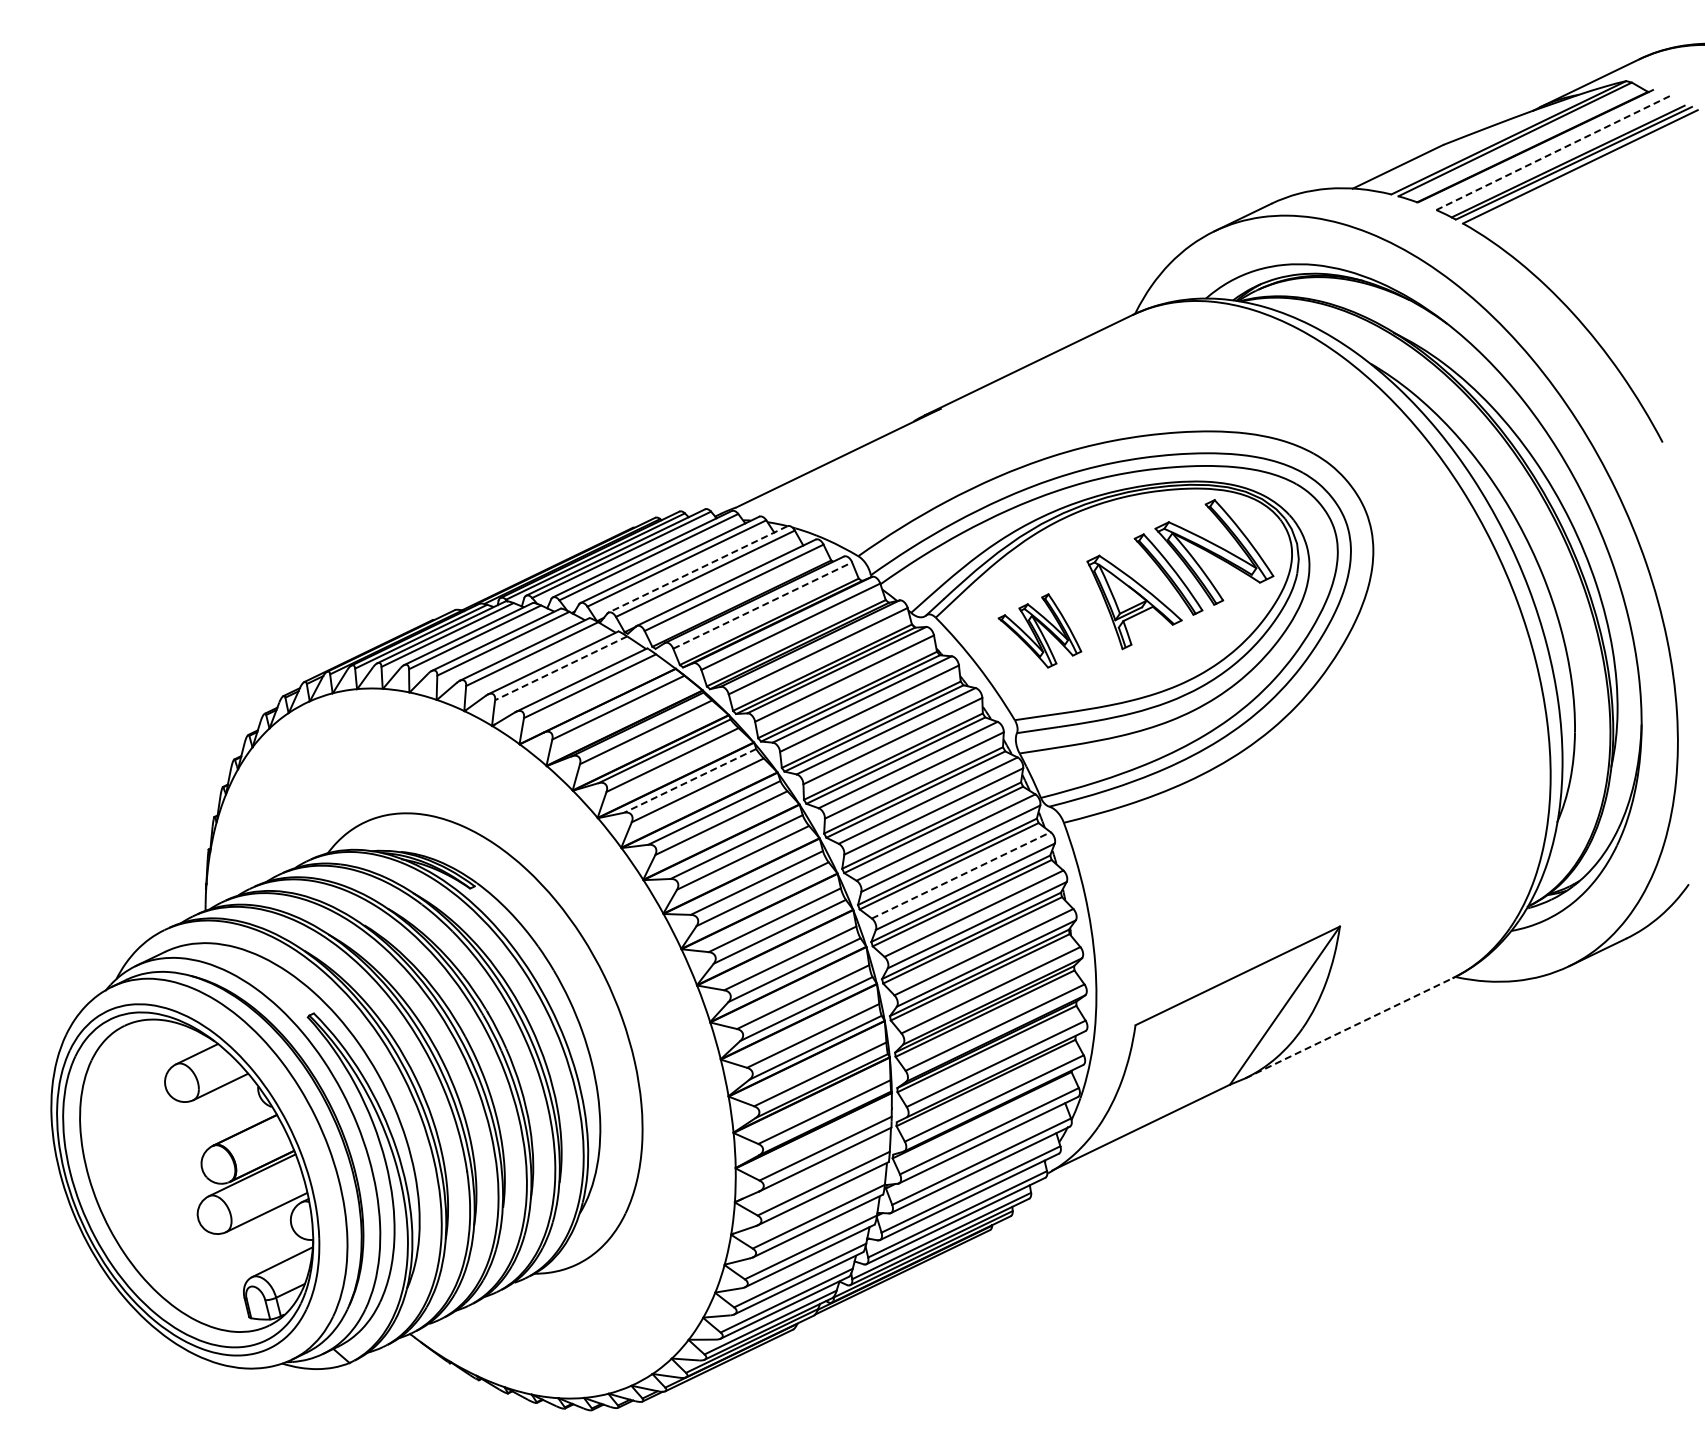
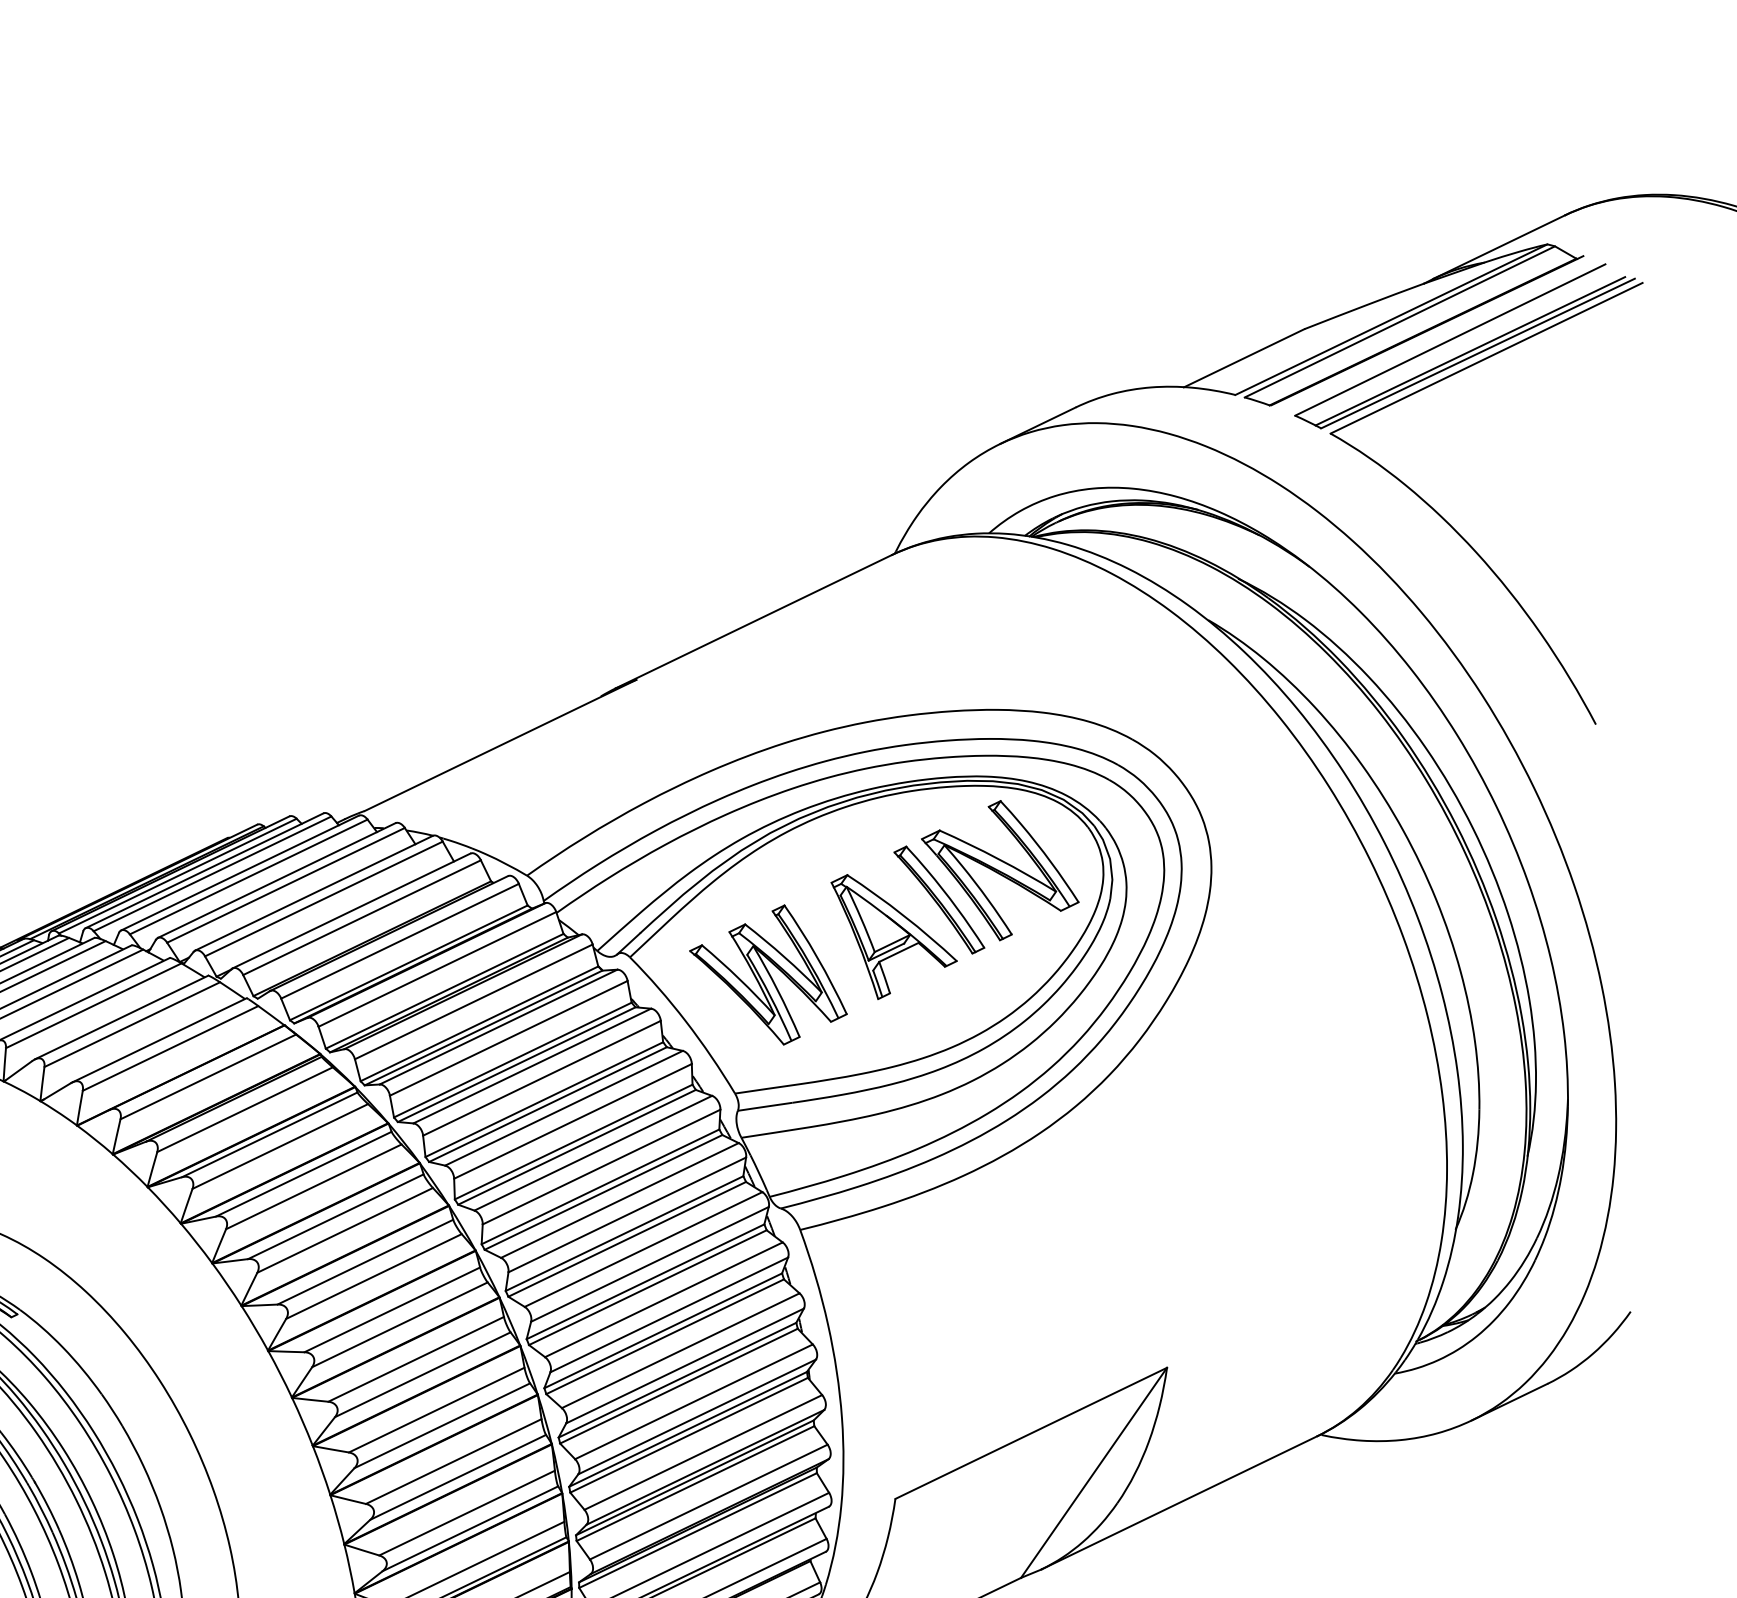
line: (1553, 153) -> (1450, 340), dashed -> solid
line: (697, 569) -> (313, 893), dashed -> solid
line: (763, 605) -> (401, 941), dashed -> solid
part: (1039, 630) -> (767, 974), size x1.43
line: (560, 668) -> (131, 1024), dashed -> solid
line: (689, 781) -> (302, 1175), dashed -> solid
line: (961, 875) -> (664, 1299), dashed -> solid
line: (1349, 1028) -> (1179, 1503), dashed -> solid

